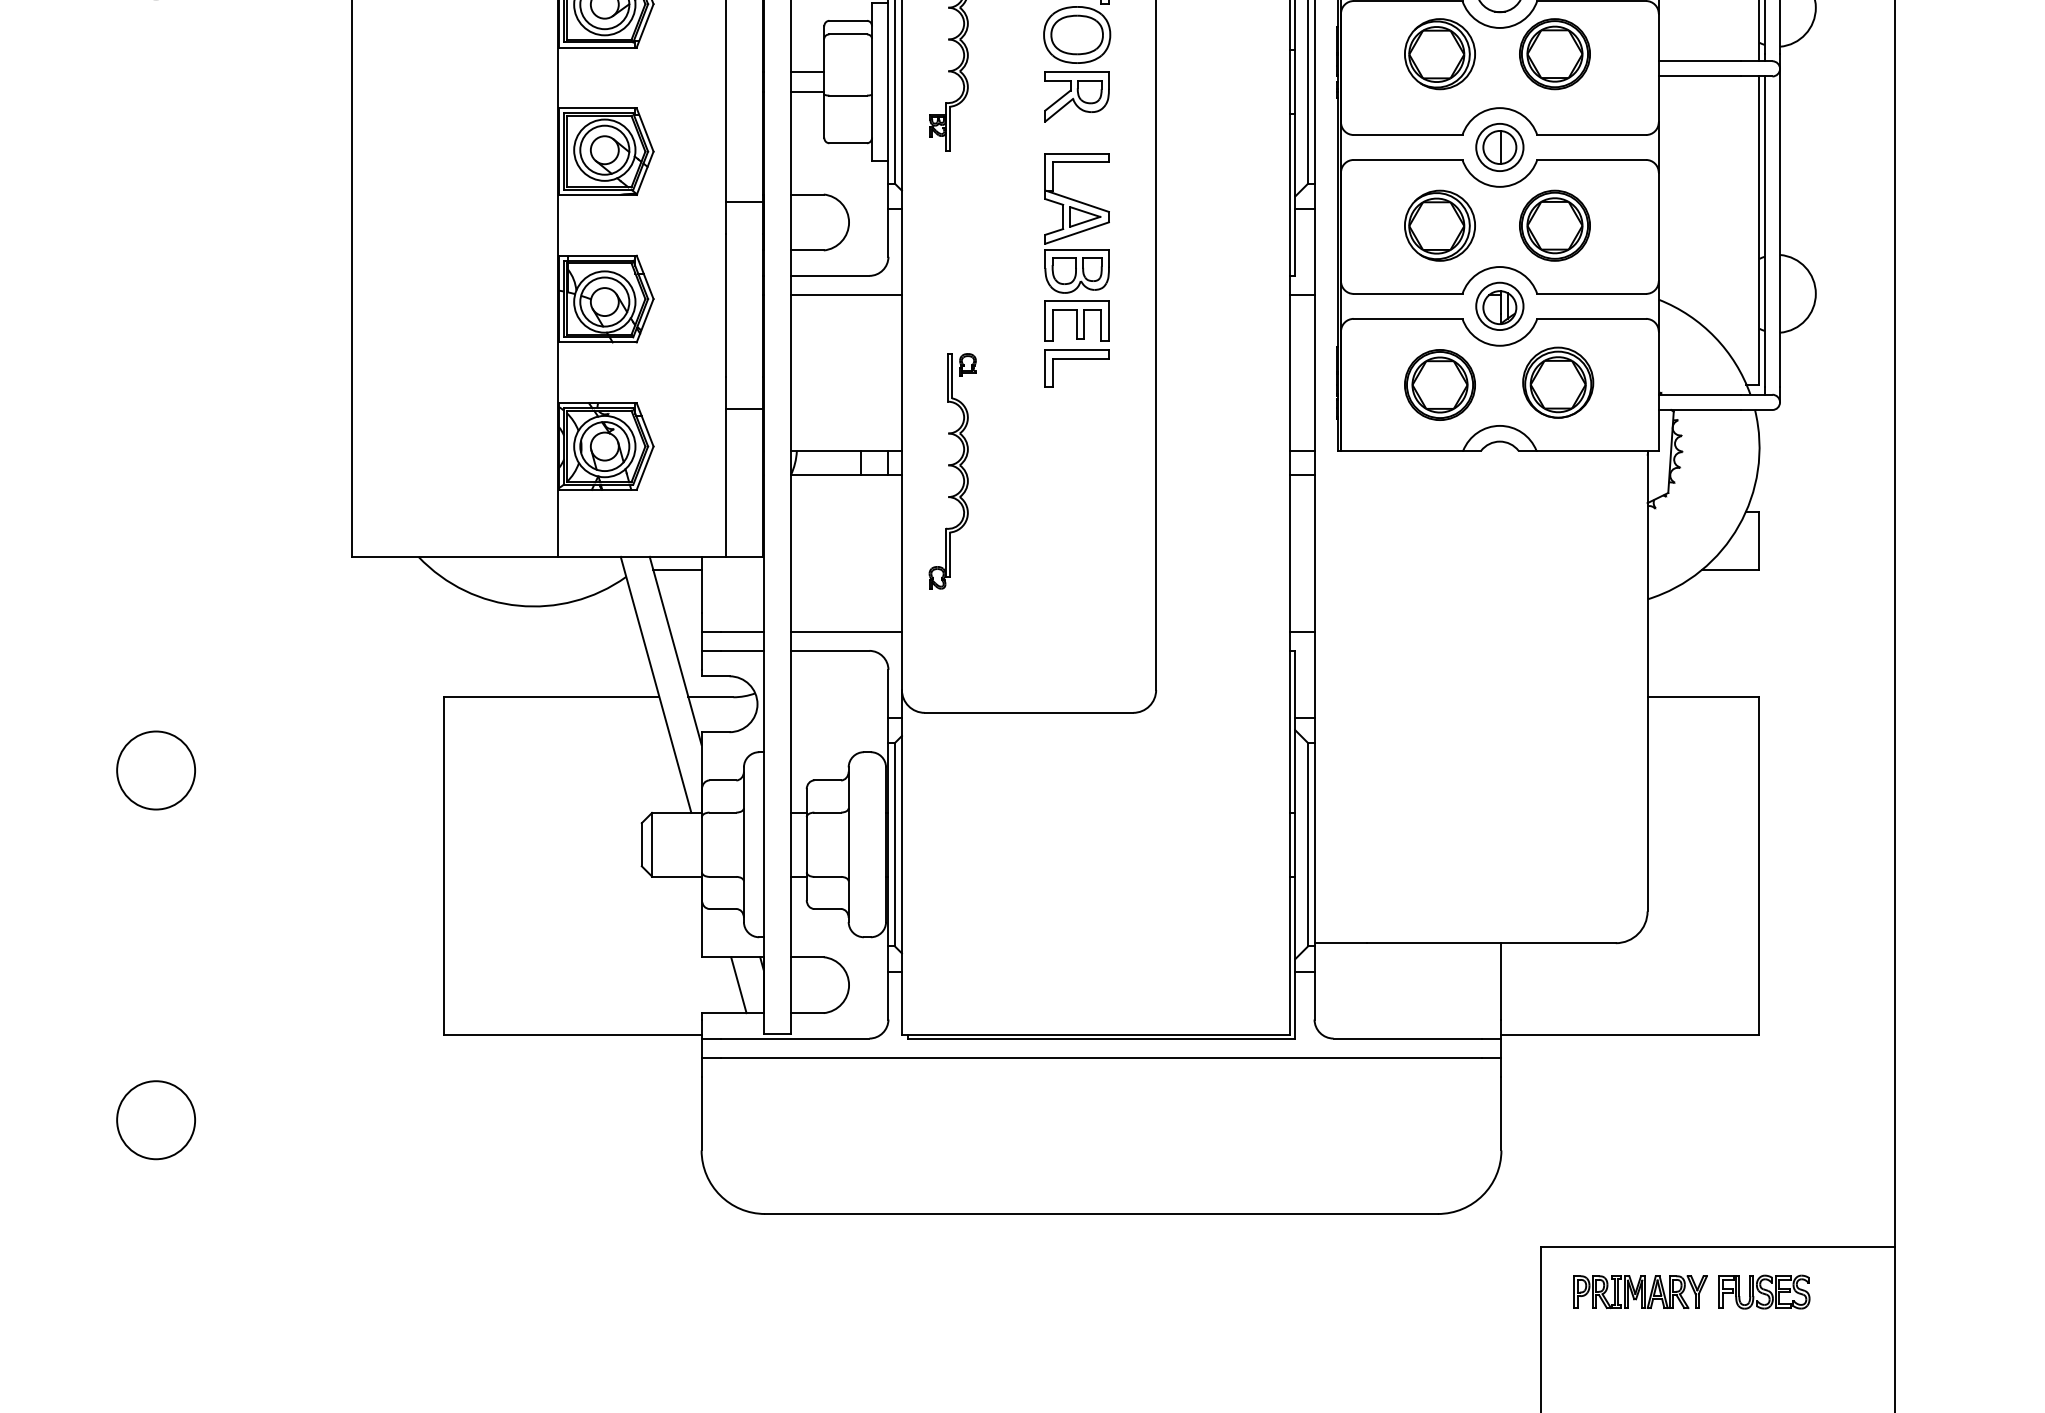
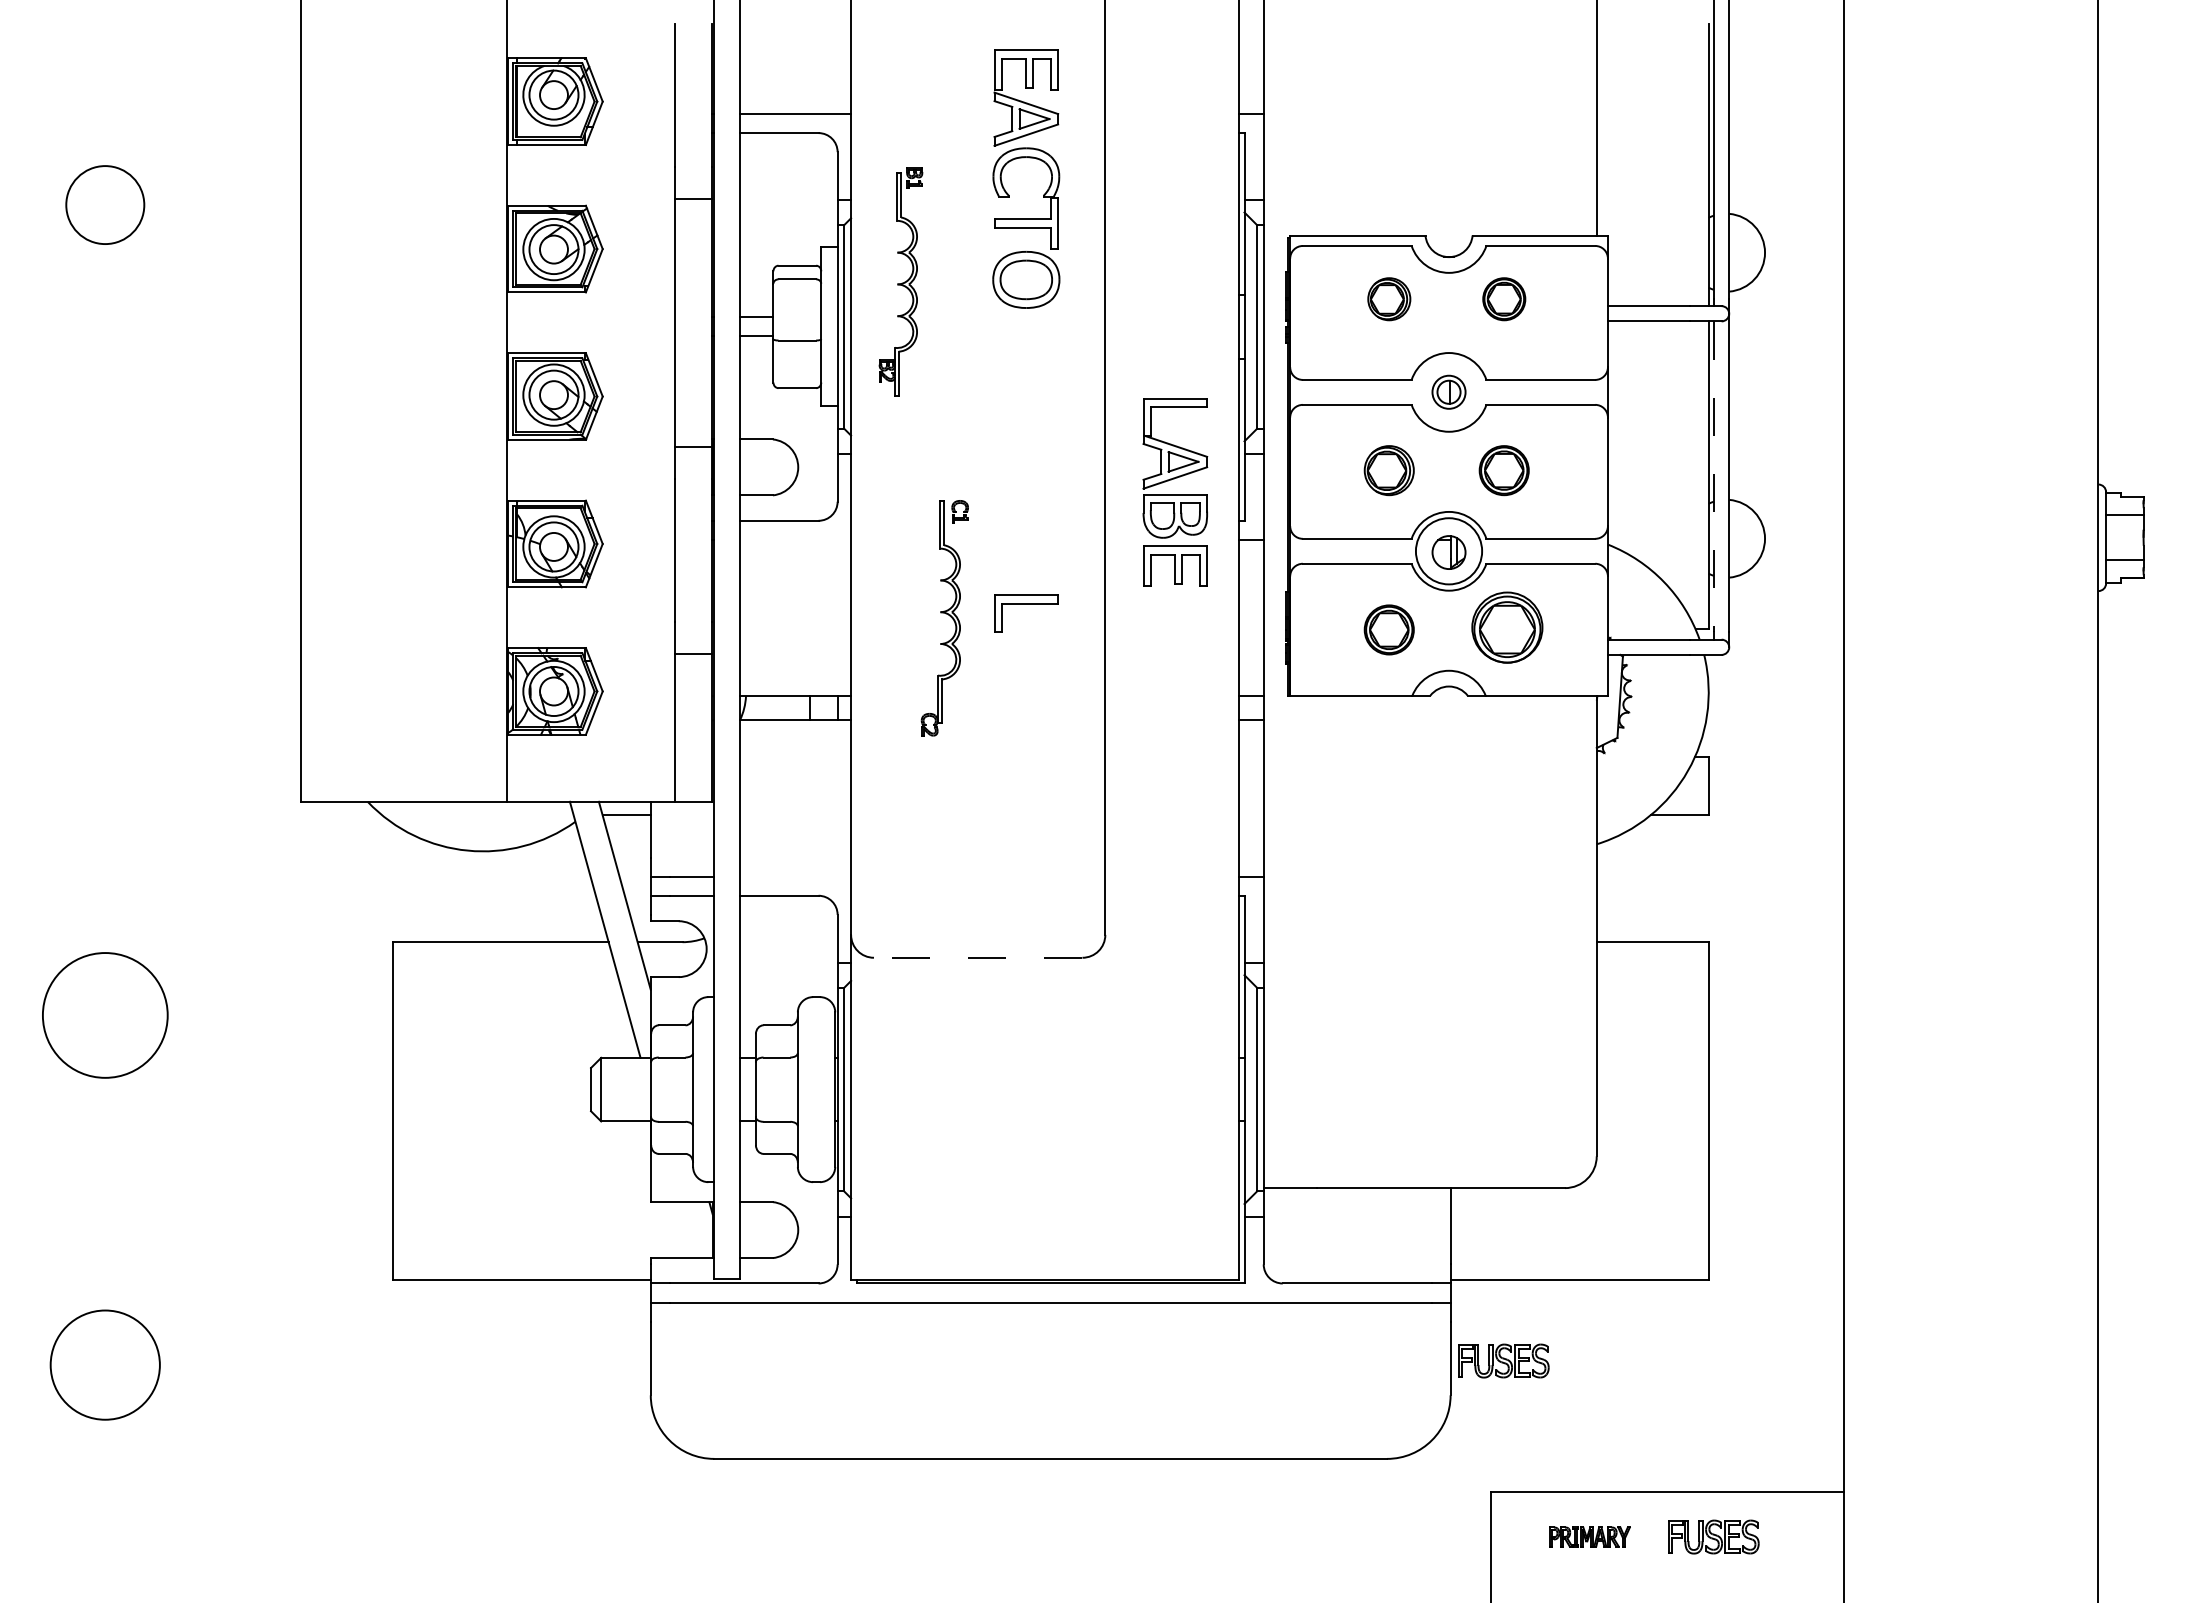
part: (1440, 54) -> (1389, 299), size x0.6
part: (1555, 54) -> (1504, 299), size x0.6
part: (1076, 96) -> (1025, 341), removed
part: (1499, 146) -> (1448, 391), size x0.7
part: (1440, 225) -> (1389, 470), size x0.7
part: (1555, 225) -> (1504, 470), size x0.7
line: (1764, 232) -> (1713, 477), solid -> dashed
part: (1077, 247) -> (1175, 492), moved
line: (846, 294) -> (795, 539), removed
circle: (1499, 305) -> (1448, 550), size x1.4
part: (1440, 384) -> (1389, 629), size x0.7
part: (952, 471) -> (944, 618), moved
line: (846, 631) -> (795, 876), removed
line: (1028, 712) -> (977, 957), solid -> dashed
circle: (156, 770) -> (105, 1015), size x1.6
line: (738, 985) -> (687, 1230), removed
part: (1554, 1115) -> (1503, 1360), added
circle: (156, 1120) -> (105, 1365), size x1.4
part: (1641, 1291) -> (1590, 1536), size x0.6

